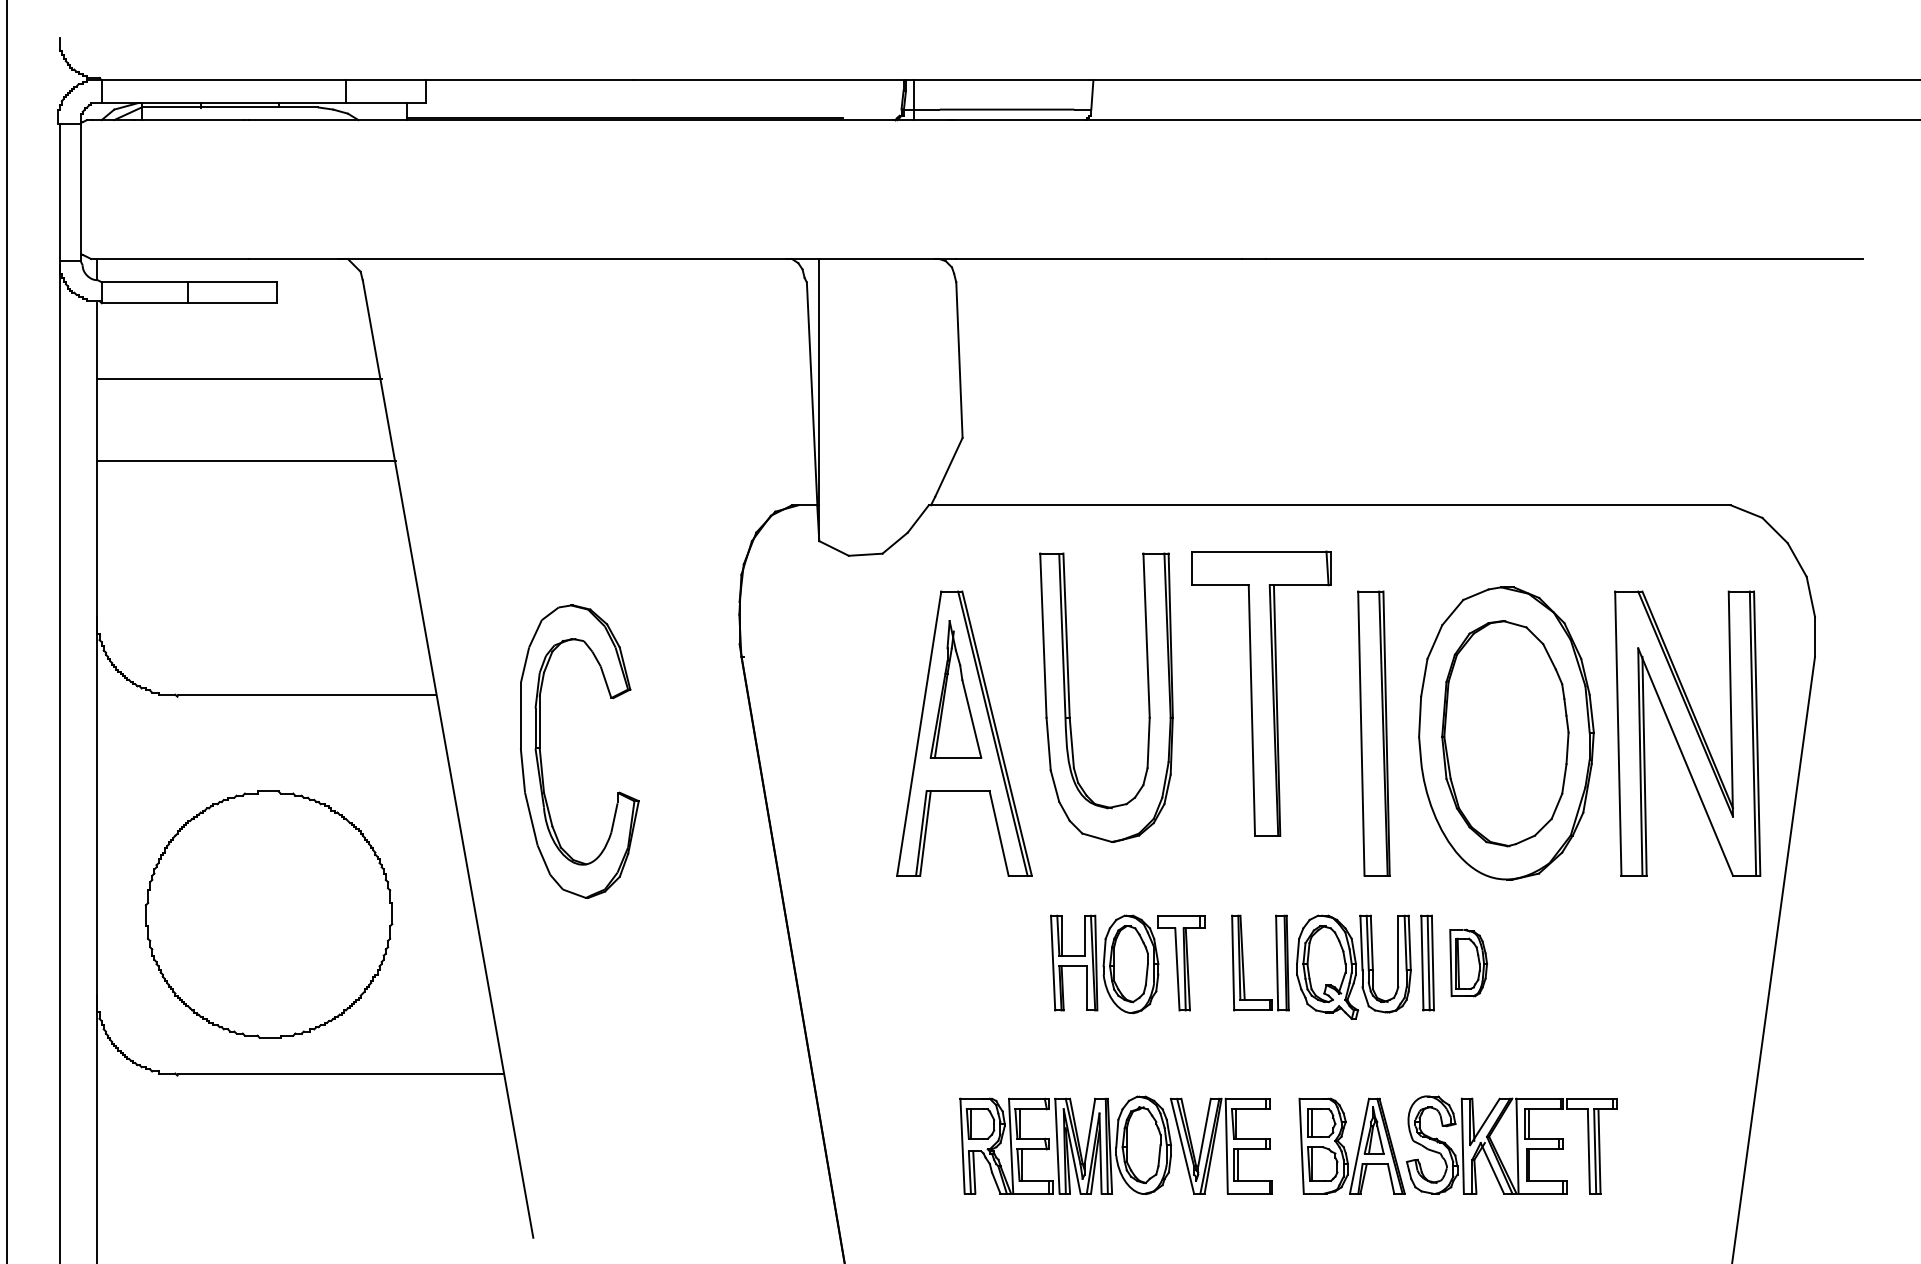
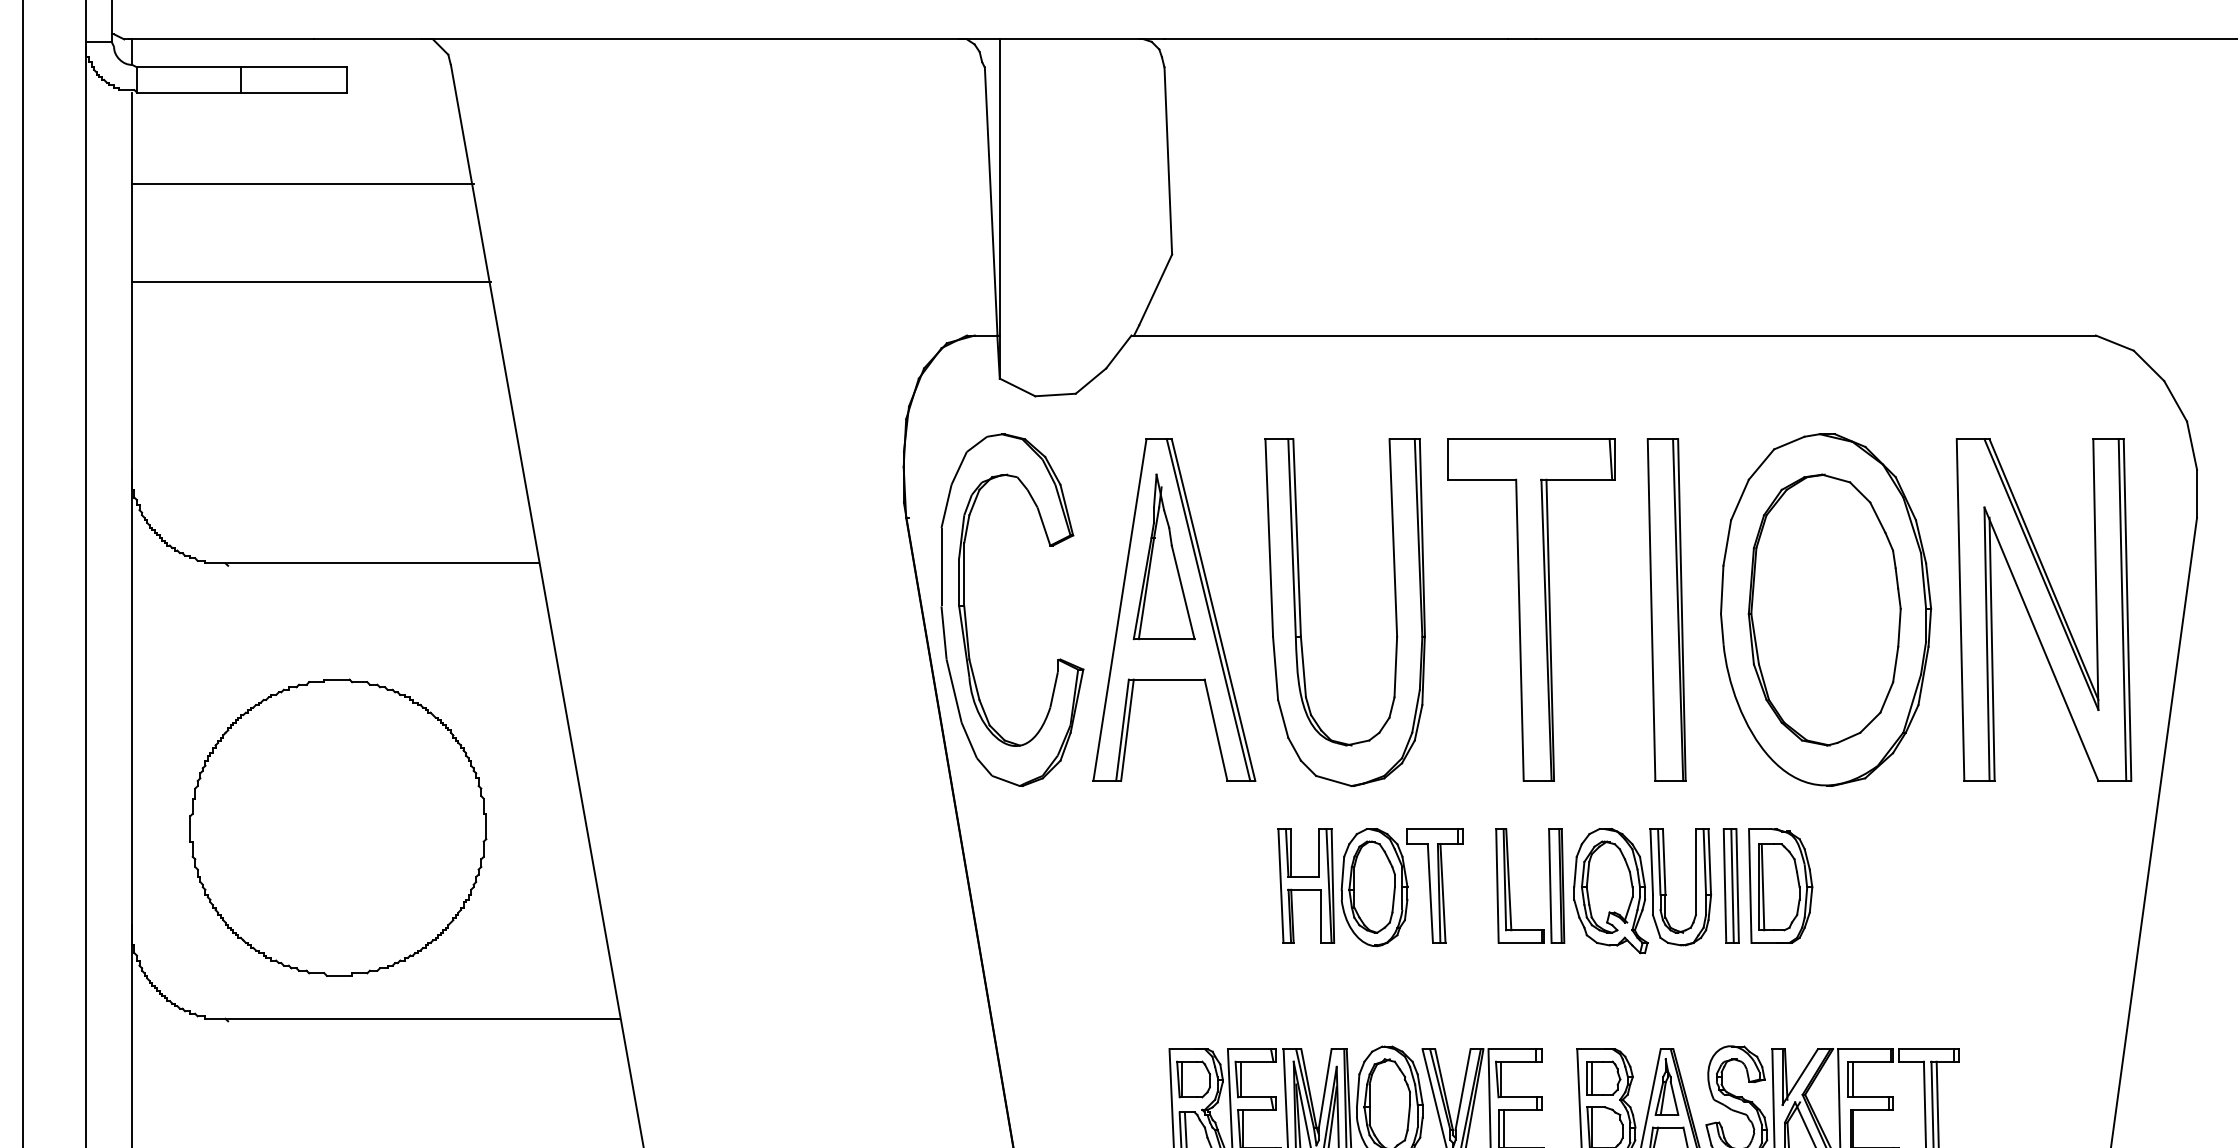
part: (1261, 693) -> (1531, 609), moved
part: (1070, 703) -> (1301, 619), moved
part: (541, 753) -> (966, 612), moved
part: (1468, 962) -> (1780, 885), size x1.43

